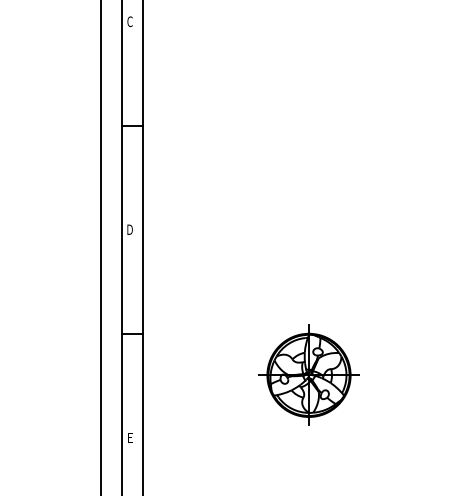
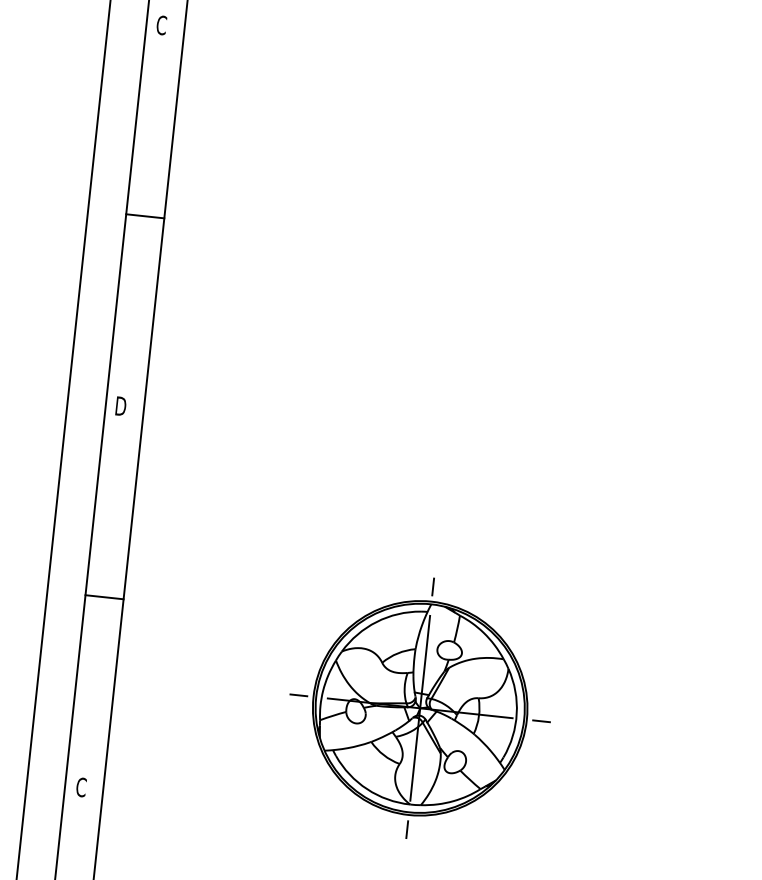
part: (308, 374) -> (419, 706), size x1.4
text: (130, 437) -> (81, 786), E -> C

